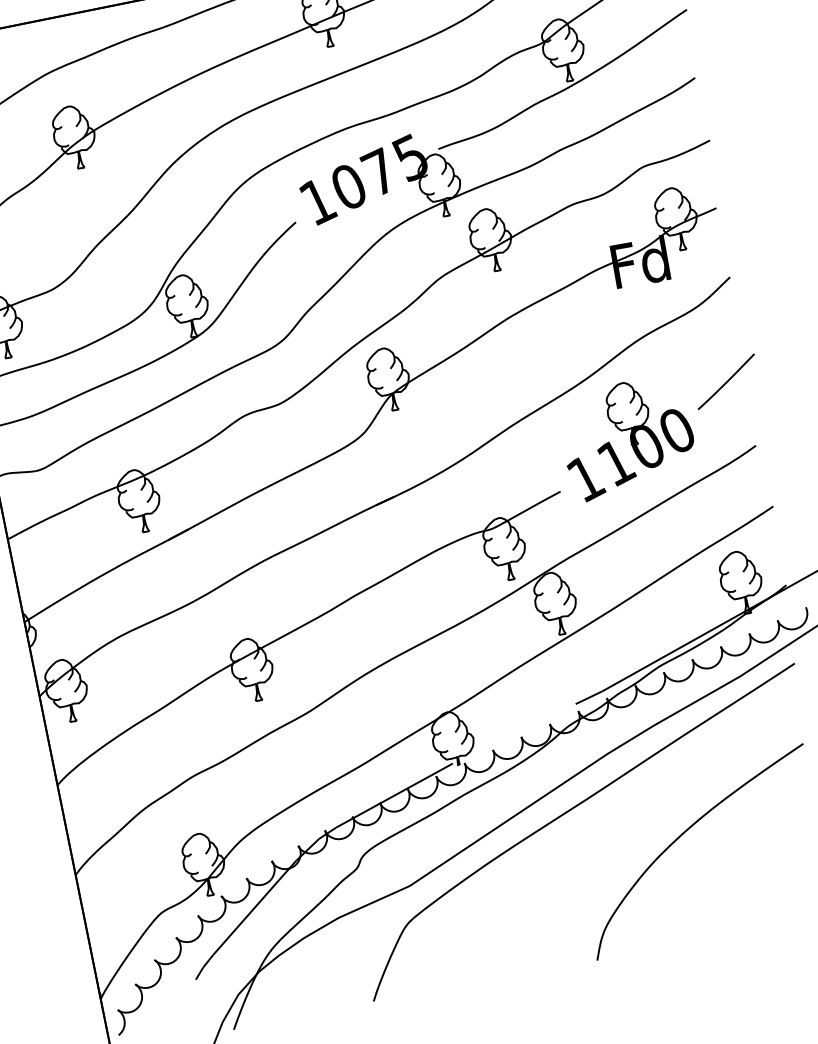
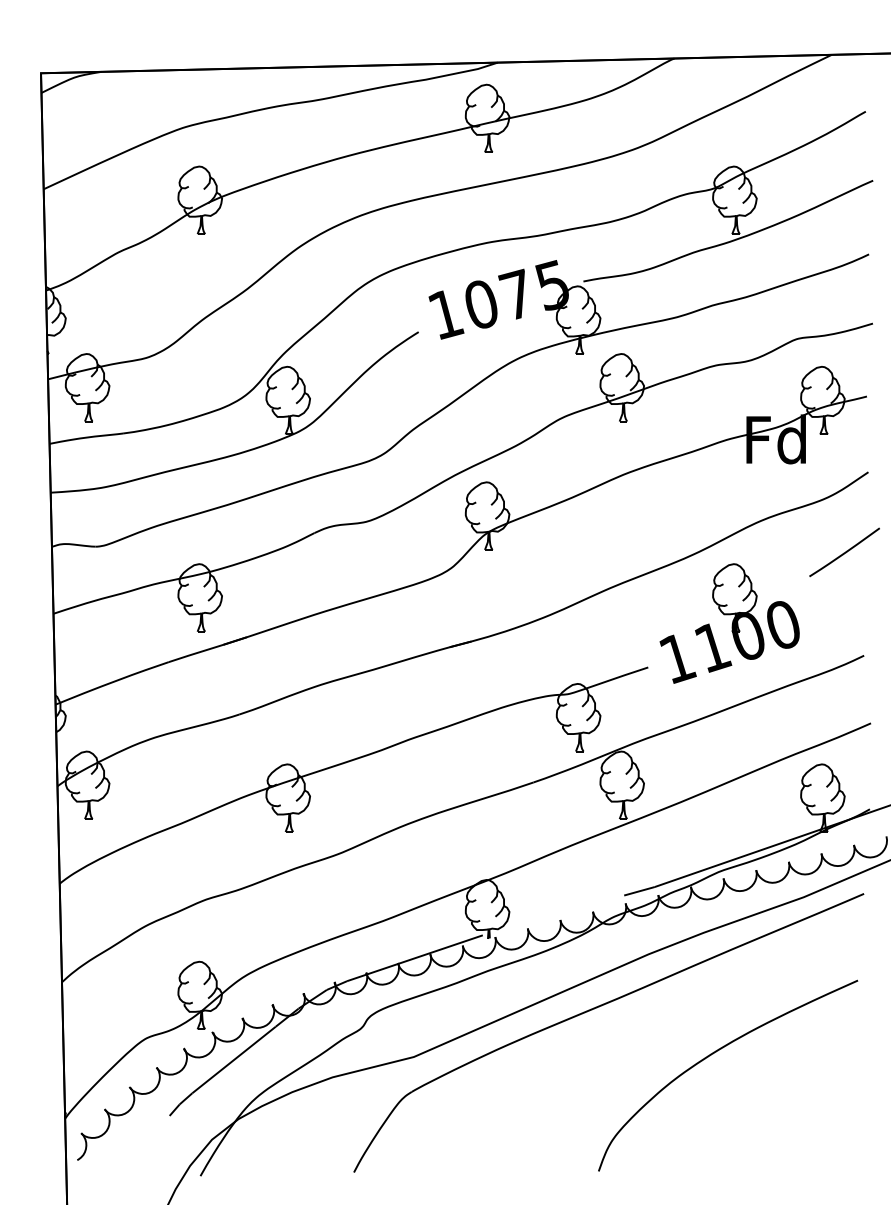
line: (726, 381) -> (844, 552), moved

